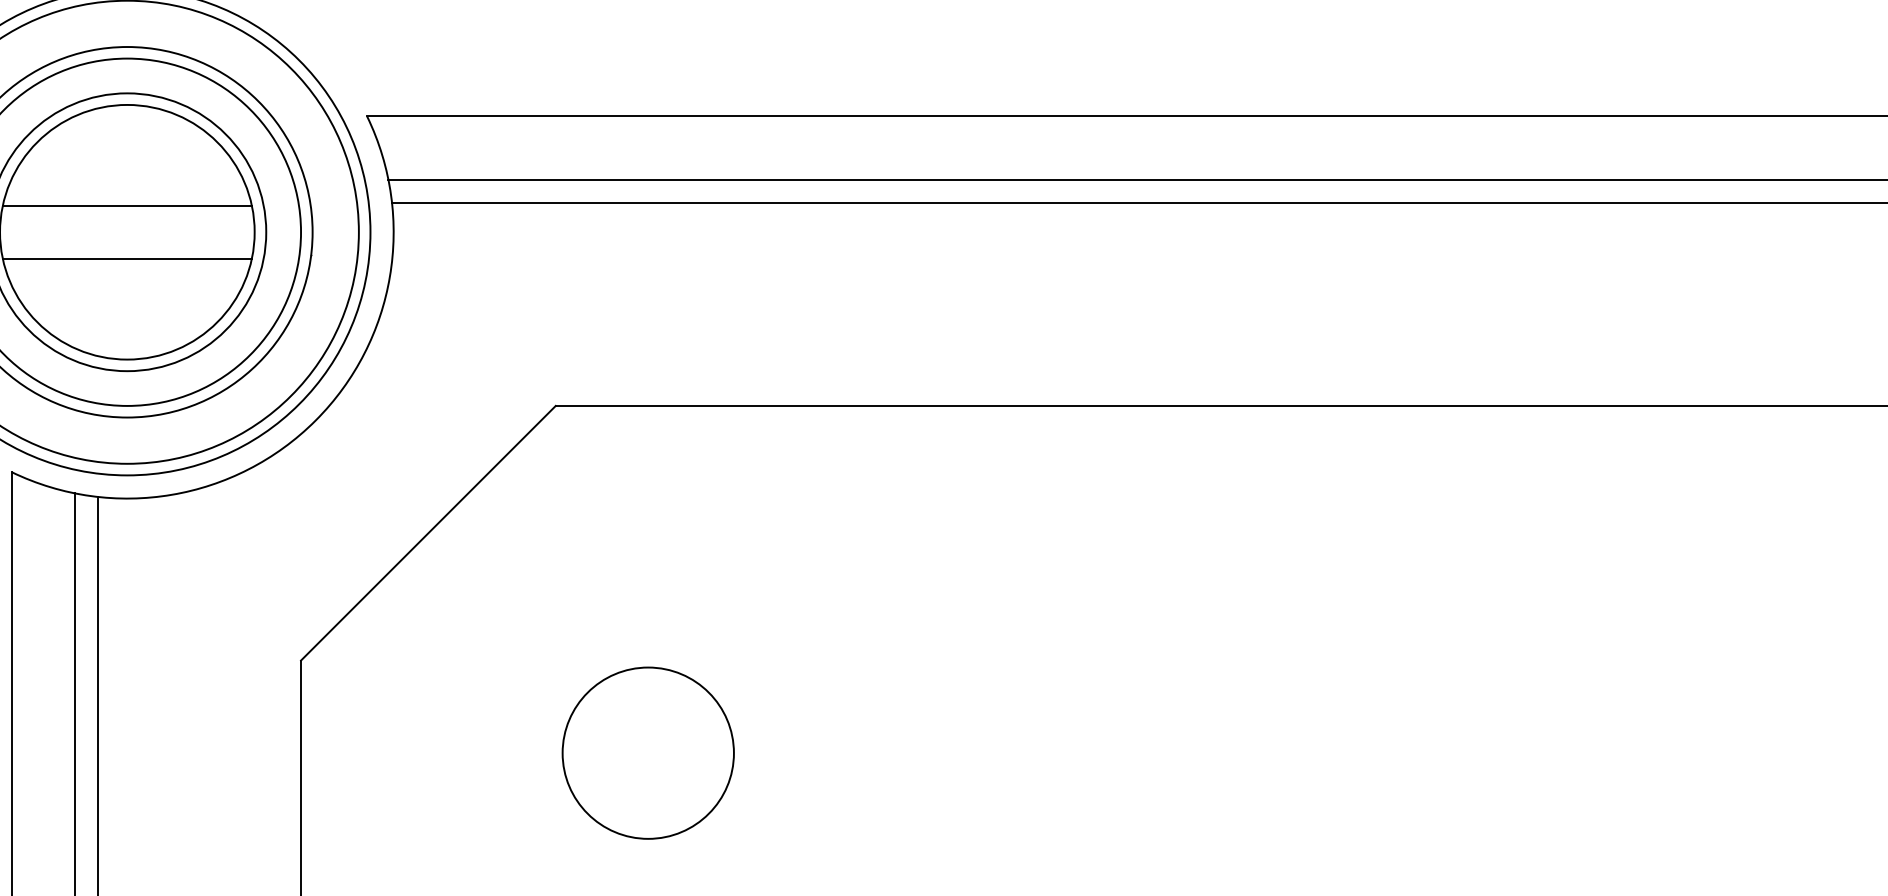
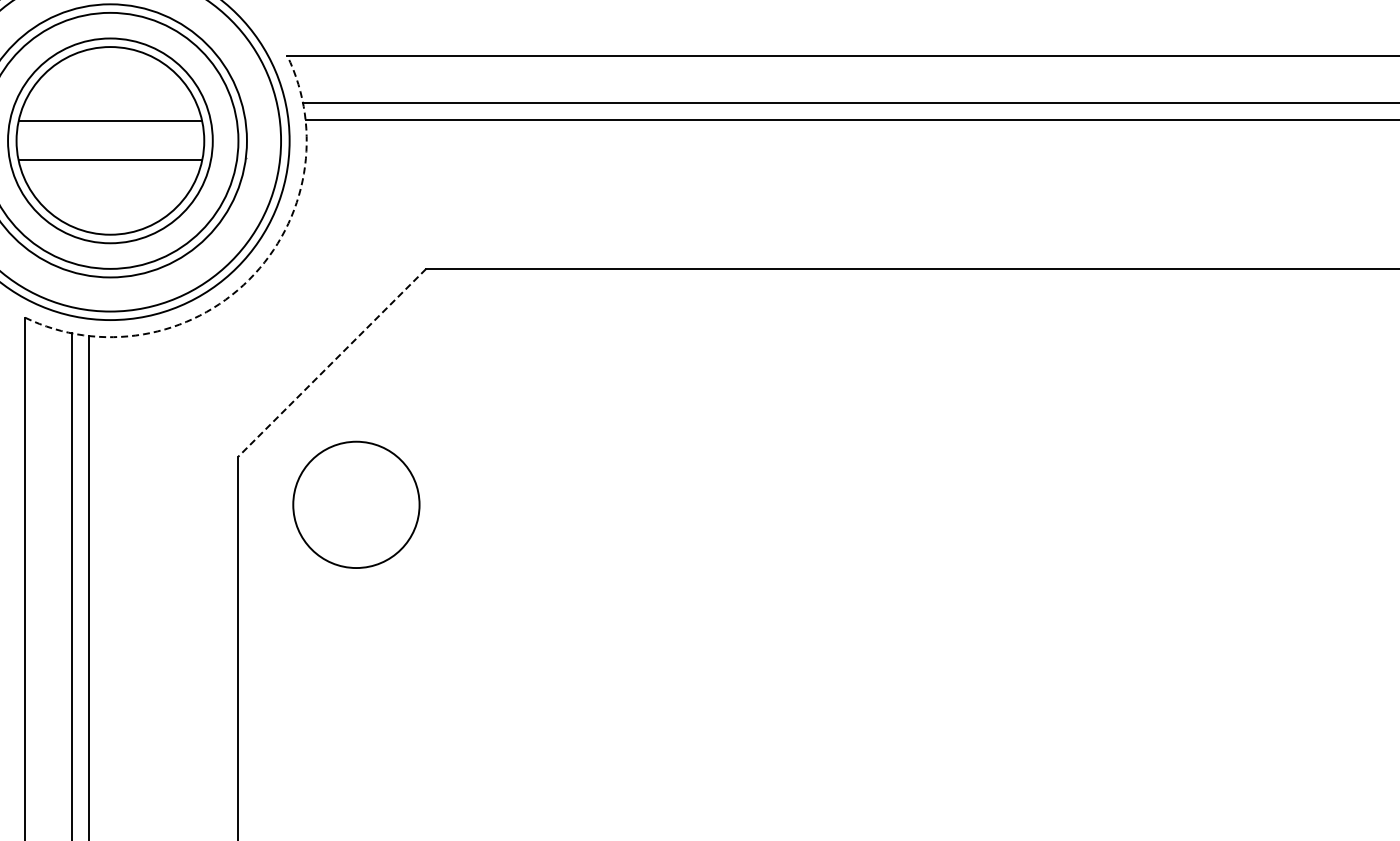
arc: (316, 420) -> (249, 279), solid -> dashed
line: (428, 532) -> (332, 362), solid -> dashed
circle: (648, 752) -> (356, 504), moved

